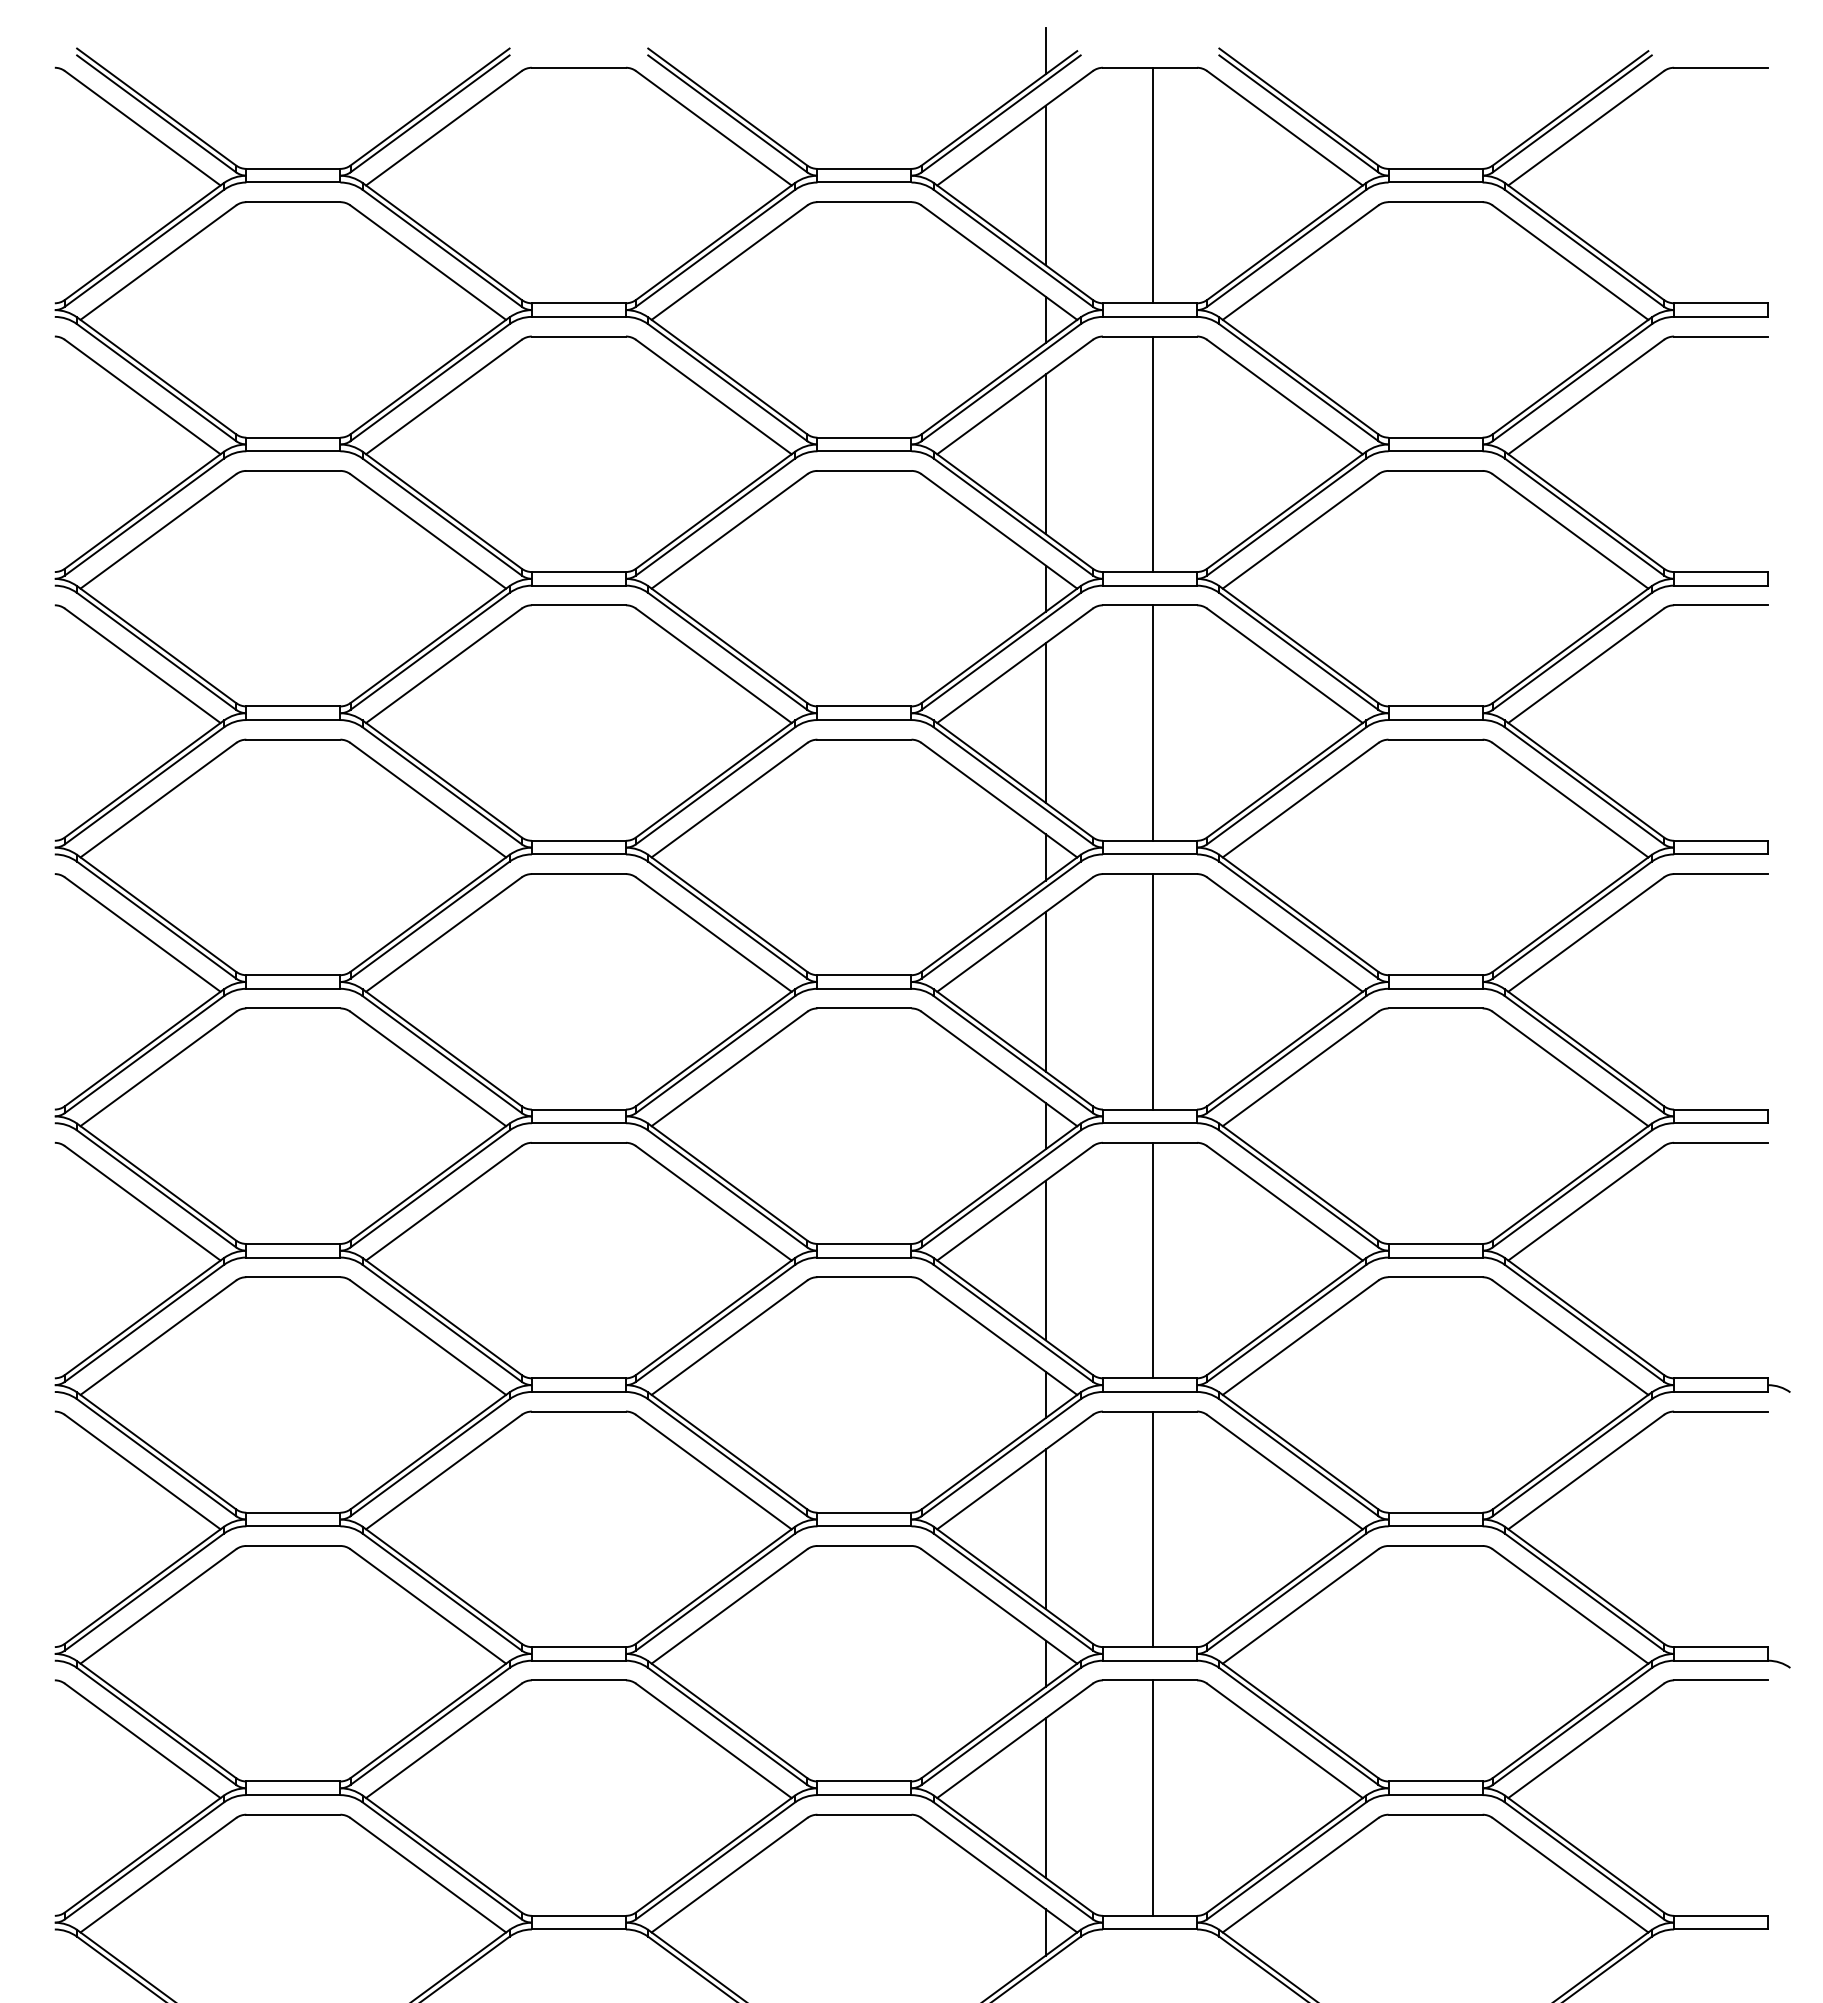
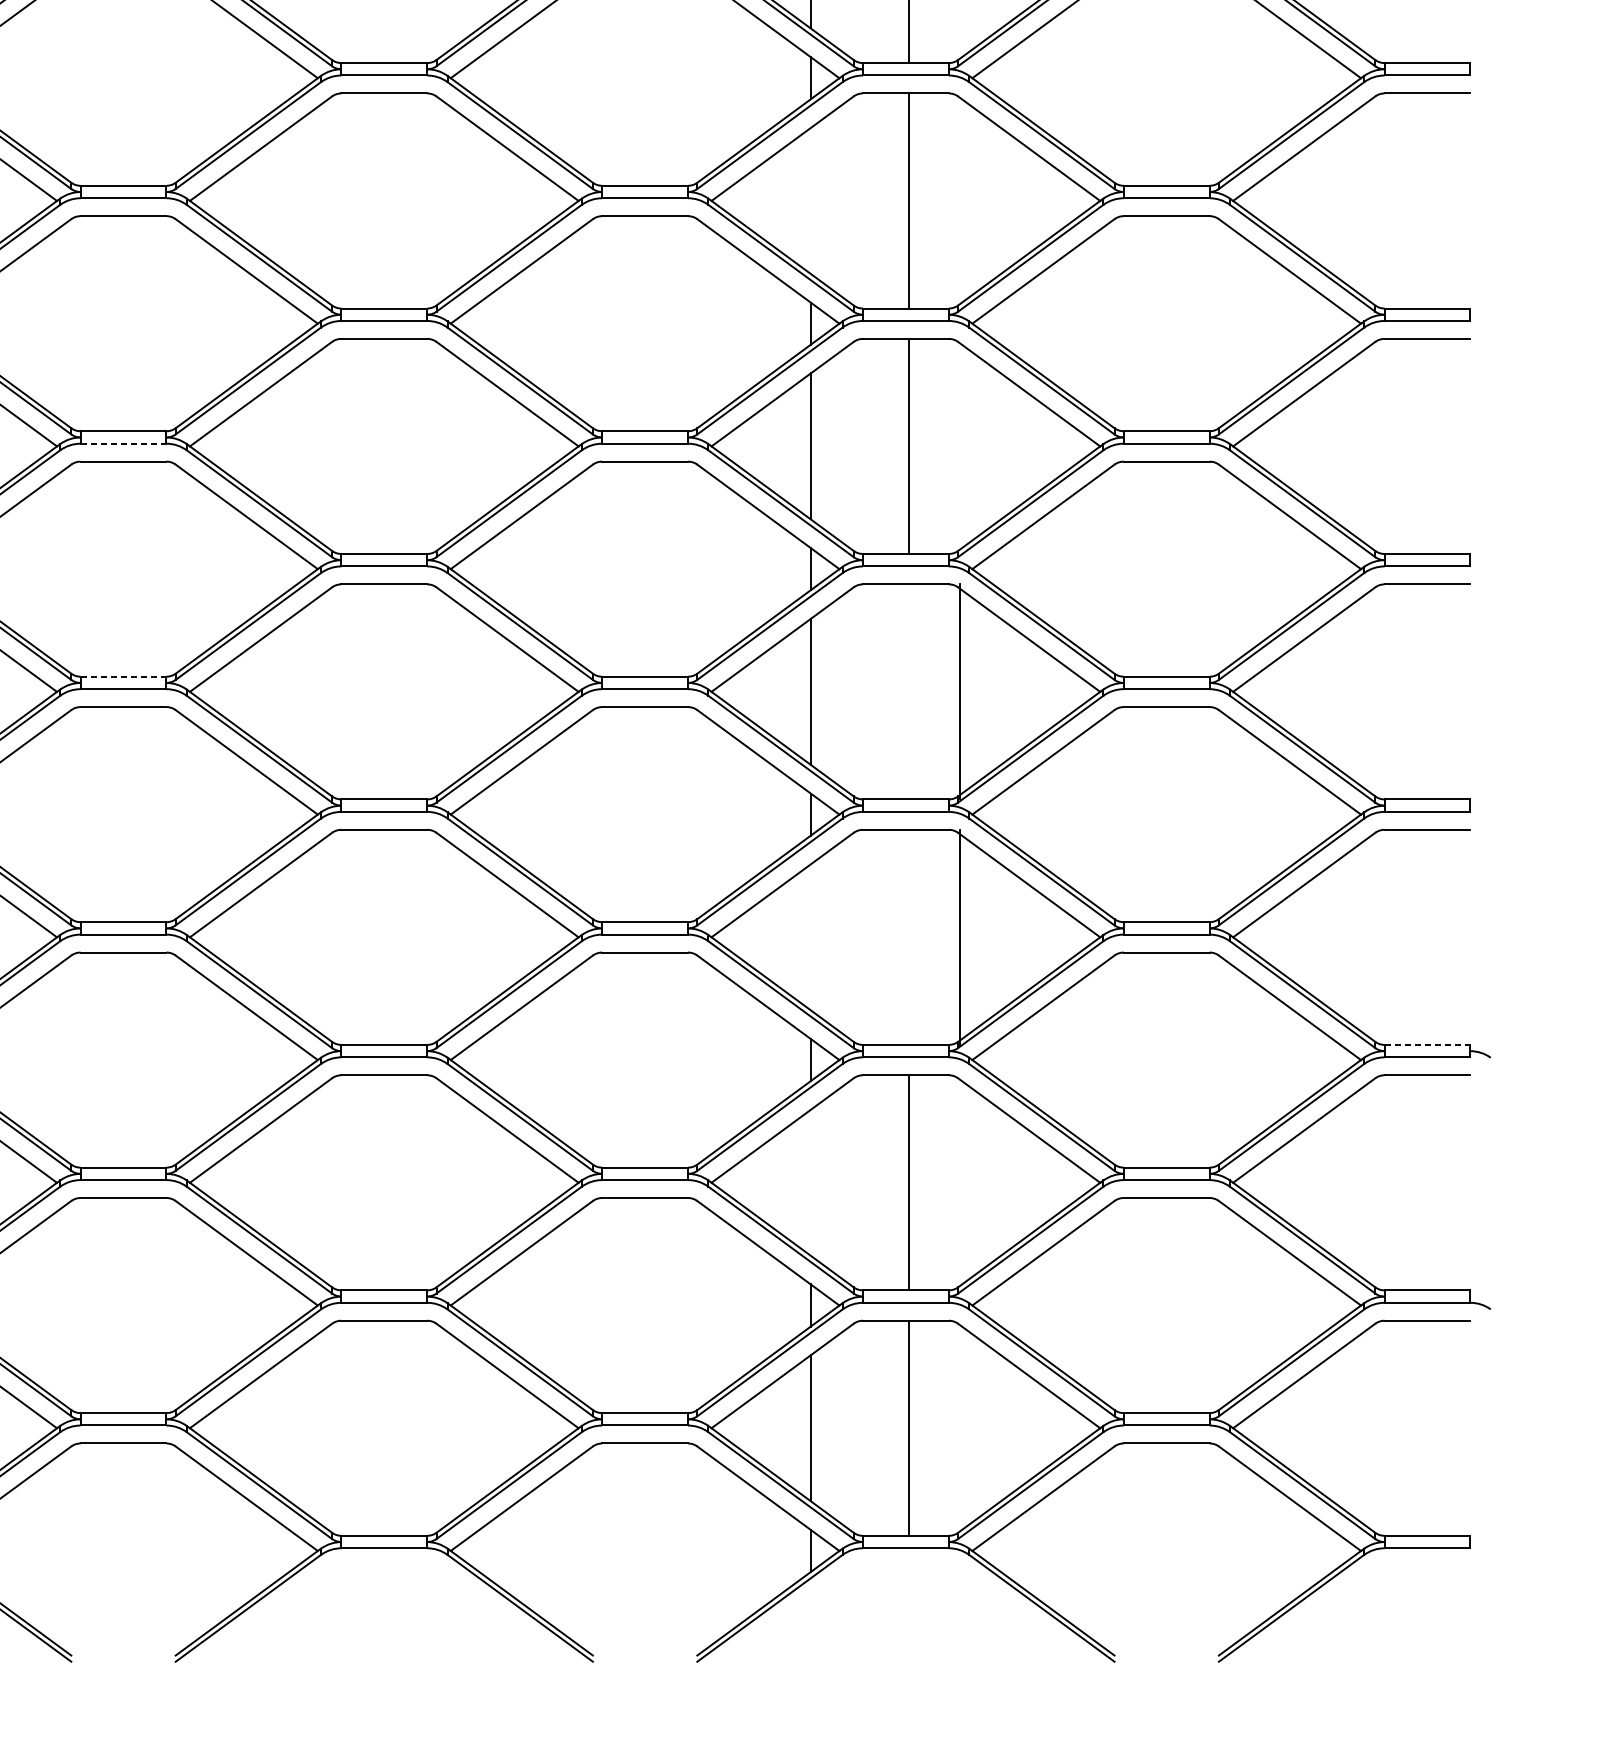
line: (1045, 454) -> (810, 201), removed
line: (293, 720) -> (123, 444), solid -> dashed
line: (293, 975) -> (123, 677), solid -> dashed
line: (1153, 991) -> (960, 691), moved
line: (1045, 1260) -> (810, 937), removed
line: (1153, 1260) -> (960, 937), moved
line: (1721, 1378) -> (1427, 1045), solid -> dashed
line: (1045, 1529) -> (810, 1182), removed

